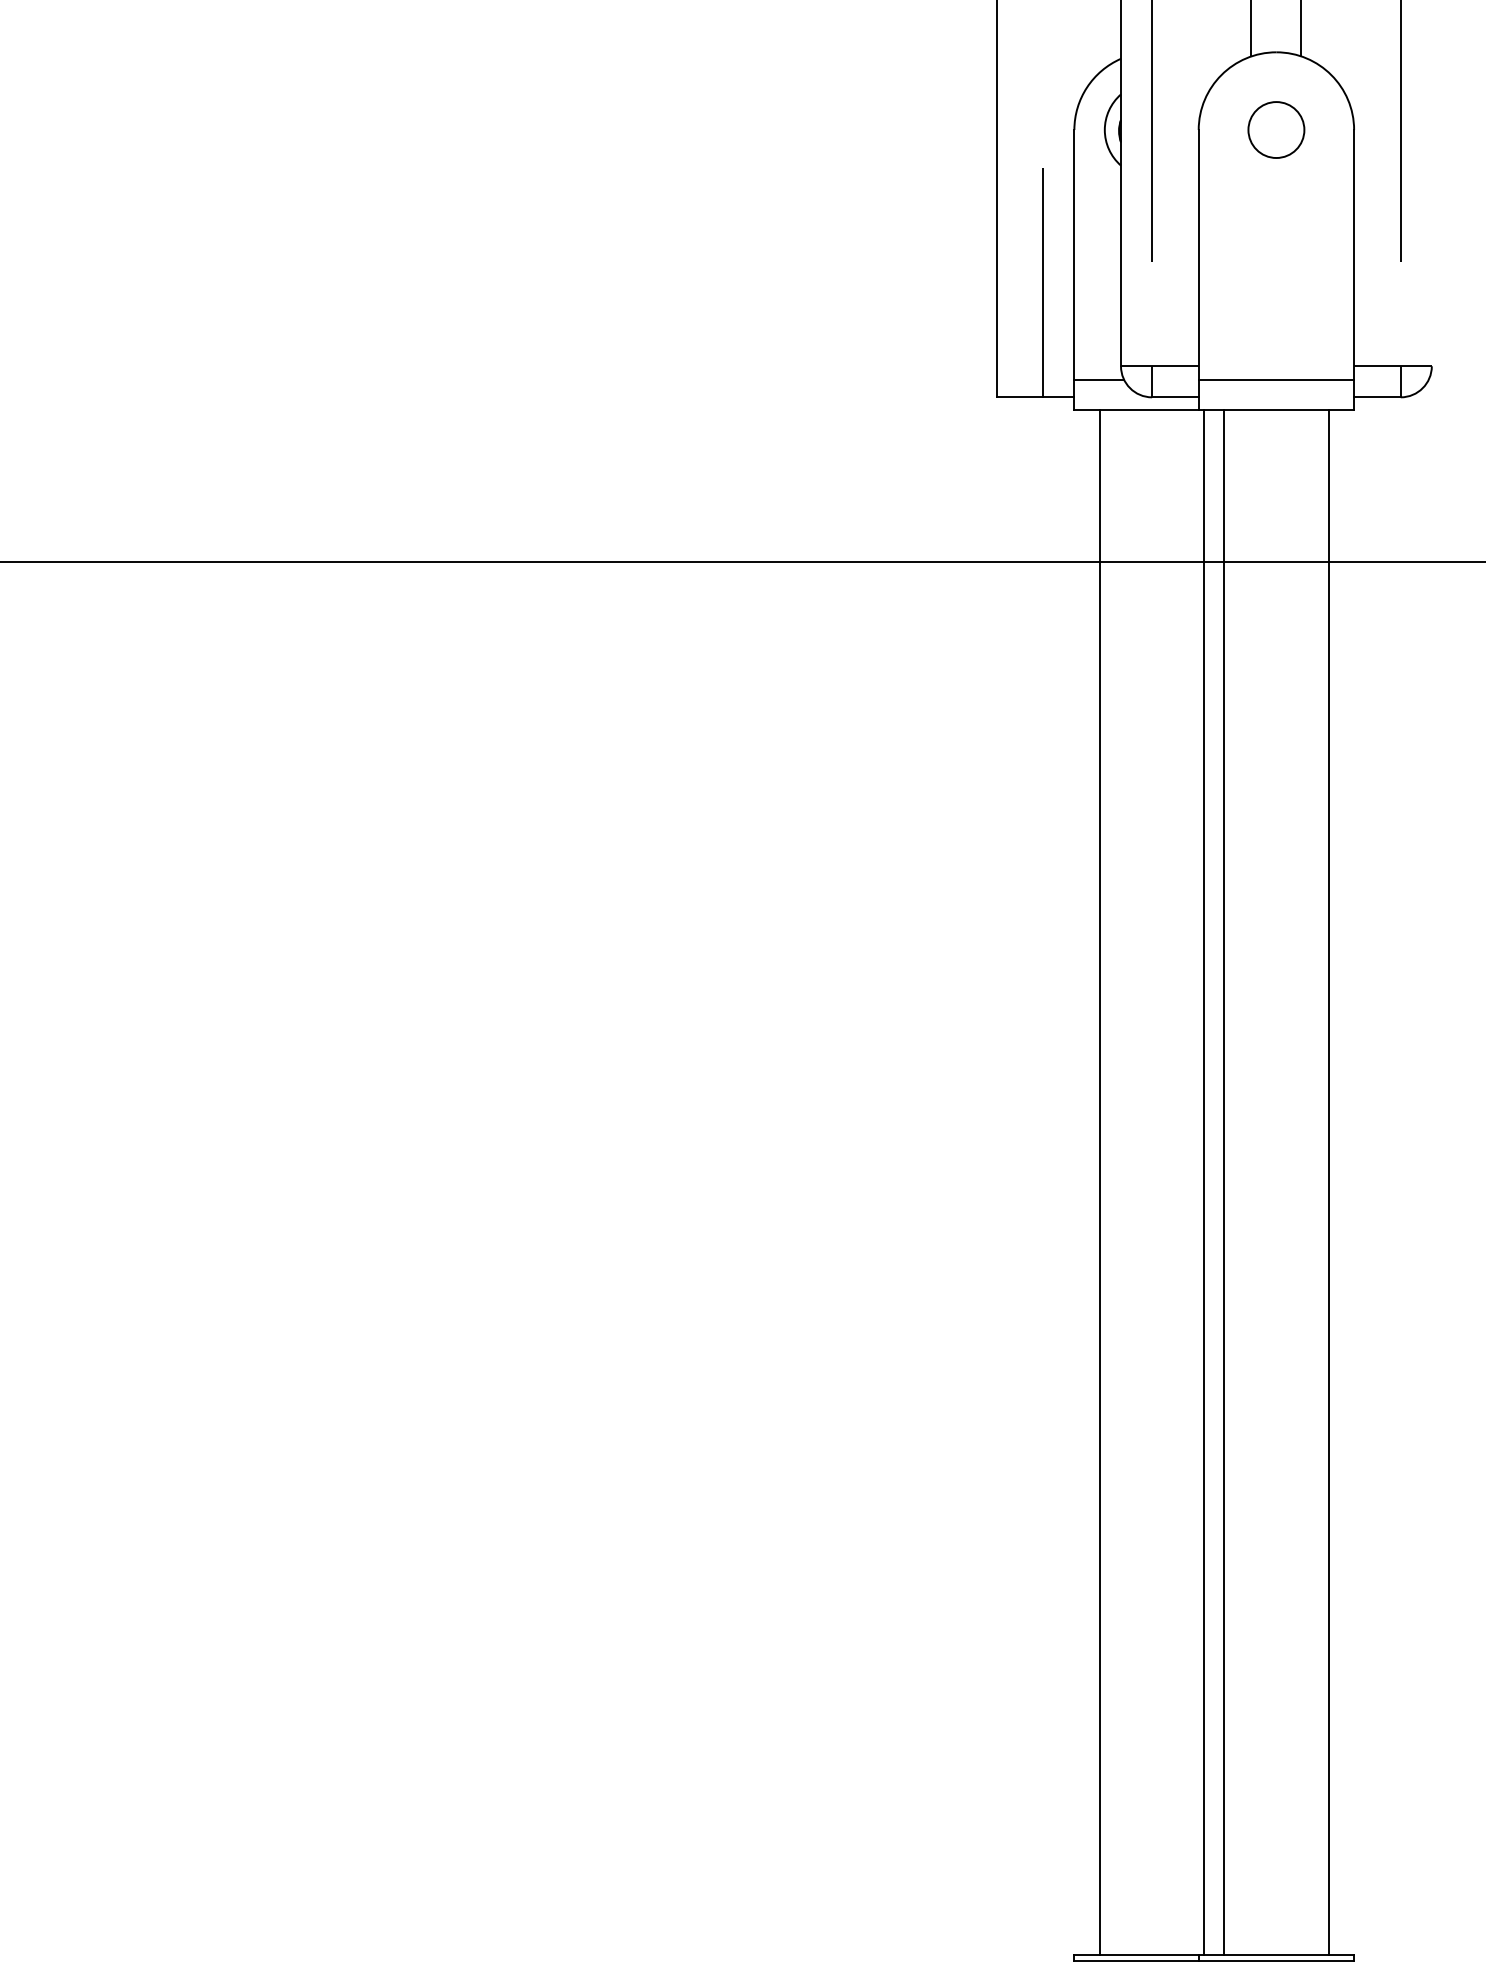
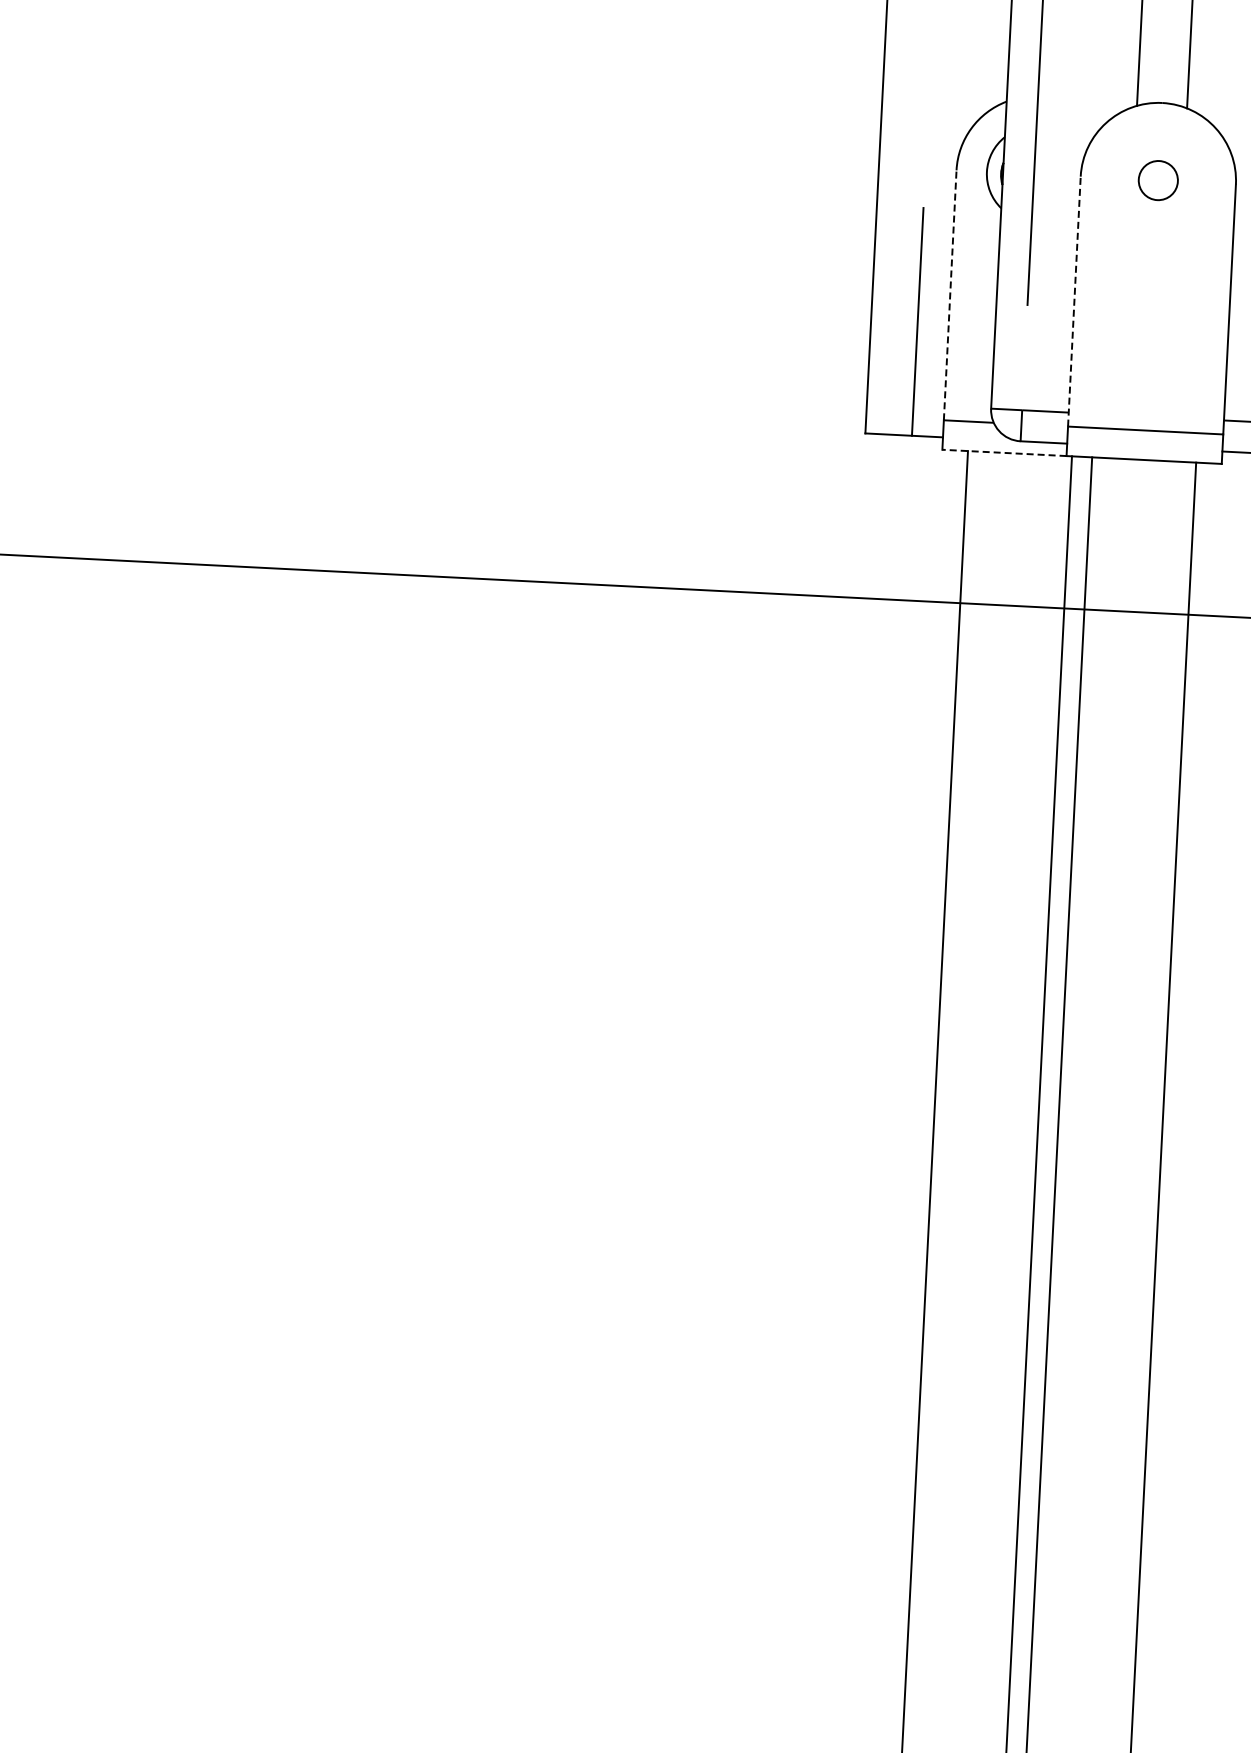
circle: (1276, 129) -> (1158, 180), size x0.7
line: (1074, 254) -> (950, 294), solid -> dashed
line: (1198, 254) -> (1074, 300), solid -> dashed
line: (1136, 409) -> (1004, 452), solid -> dashed

